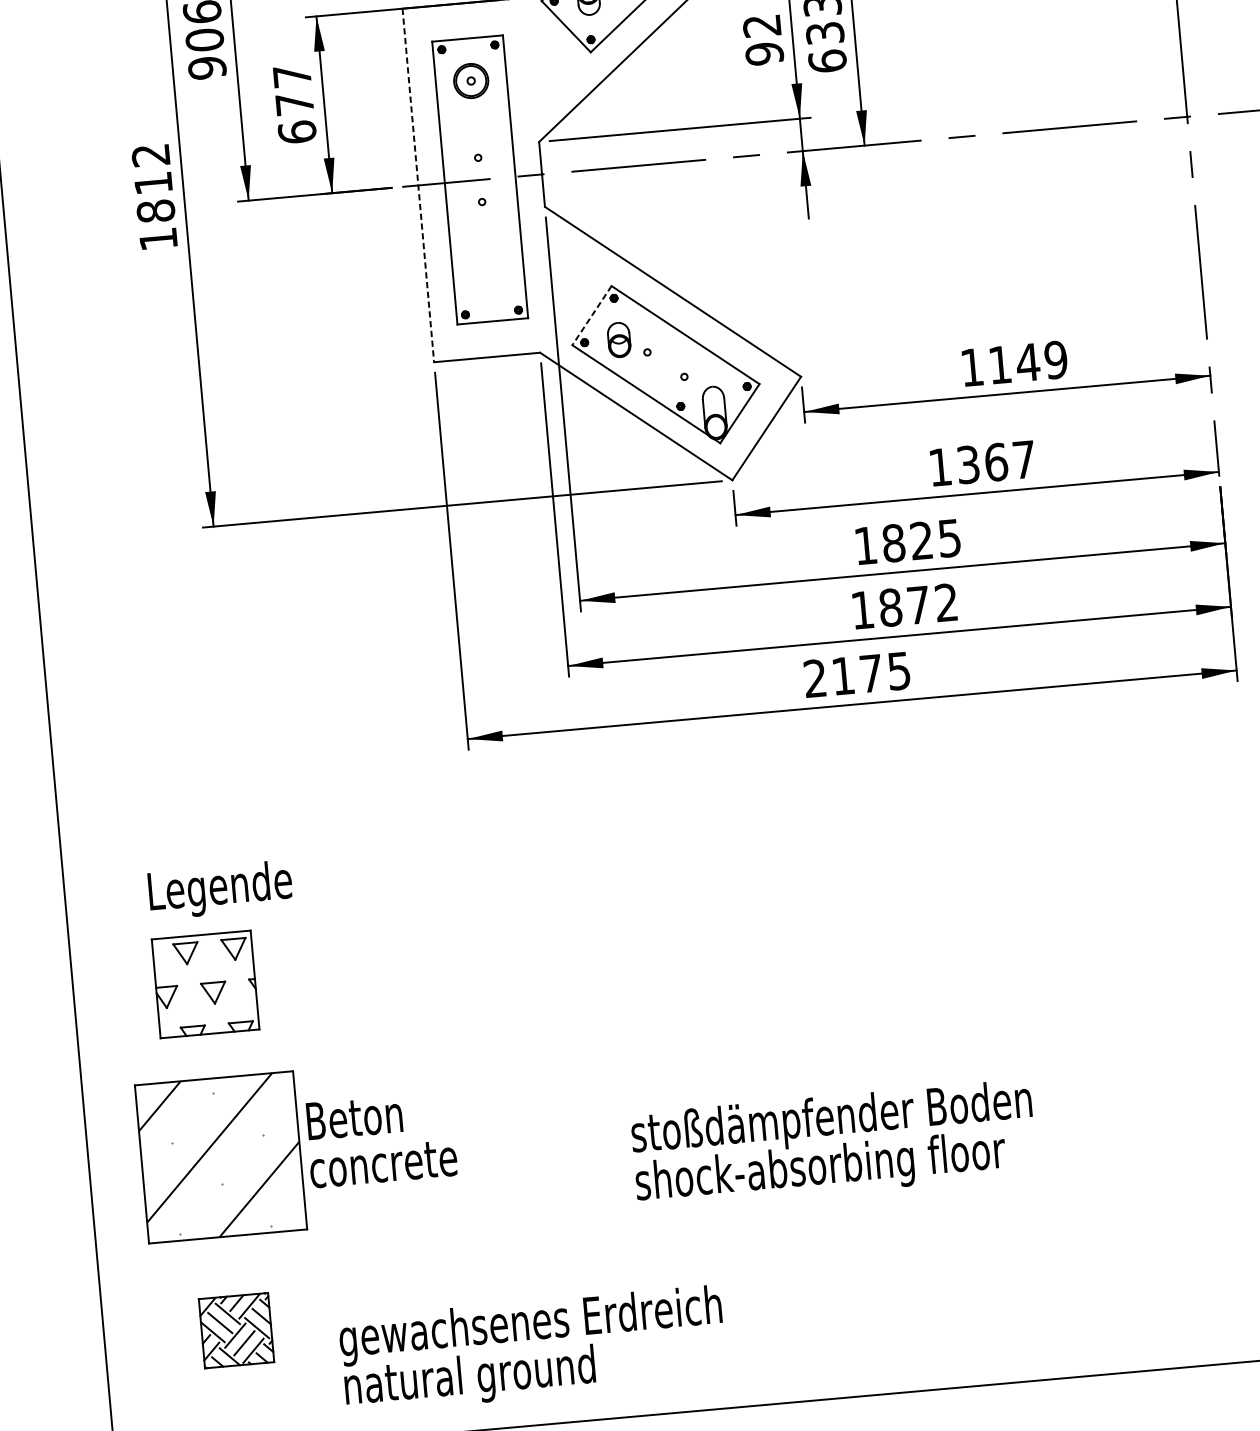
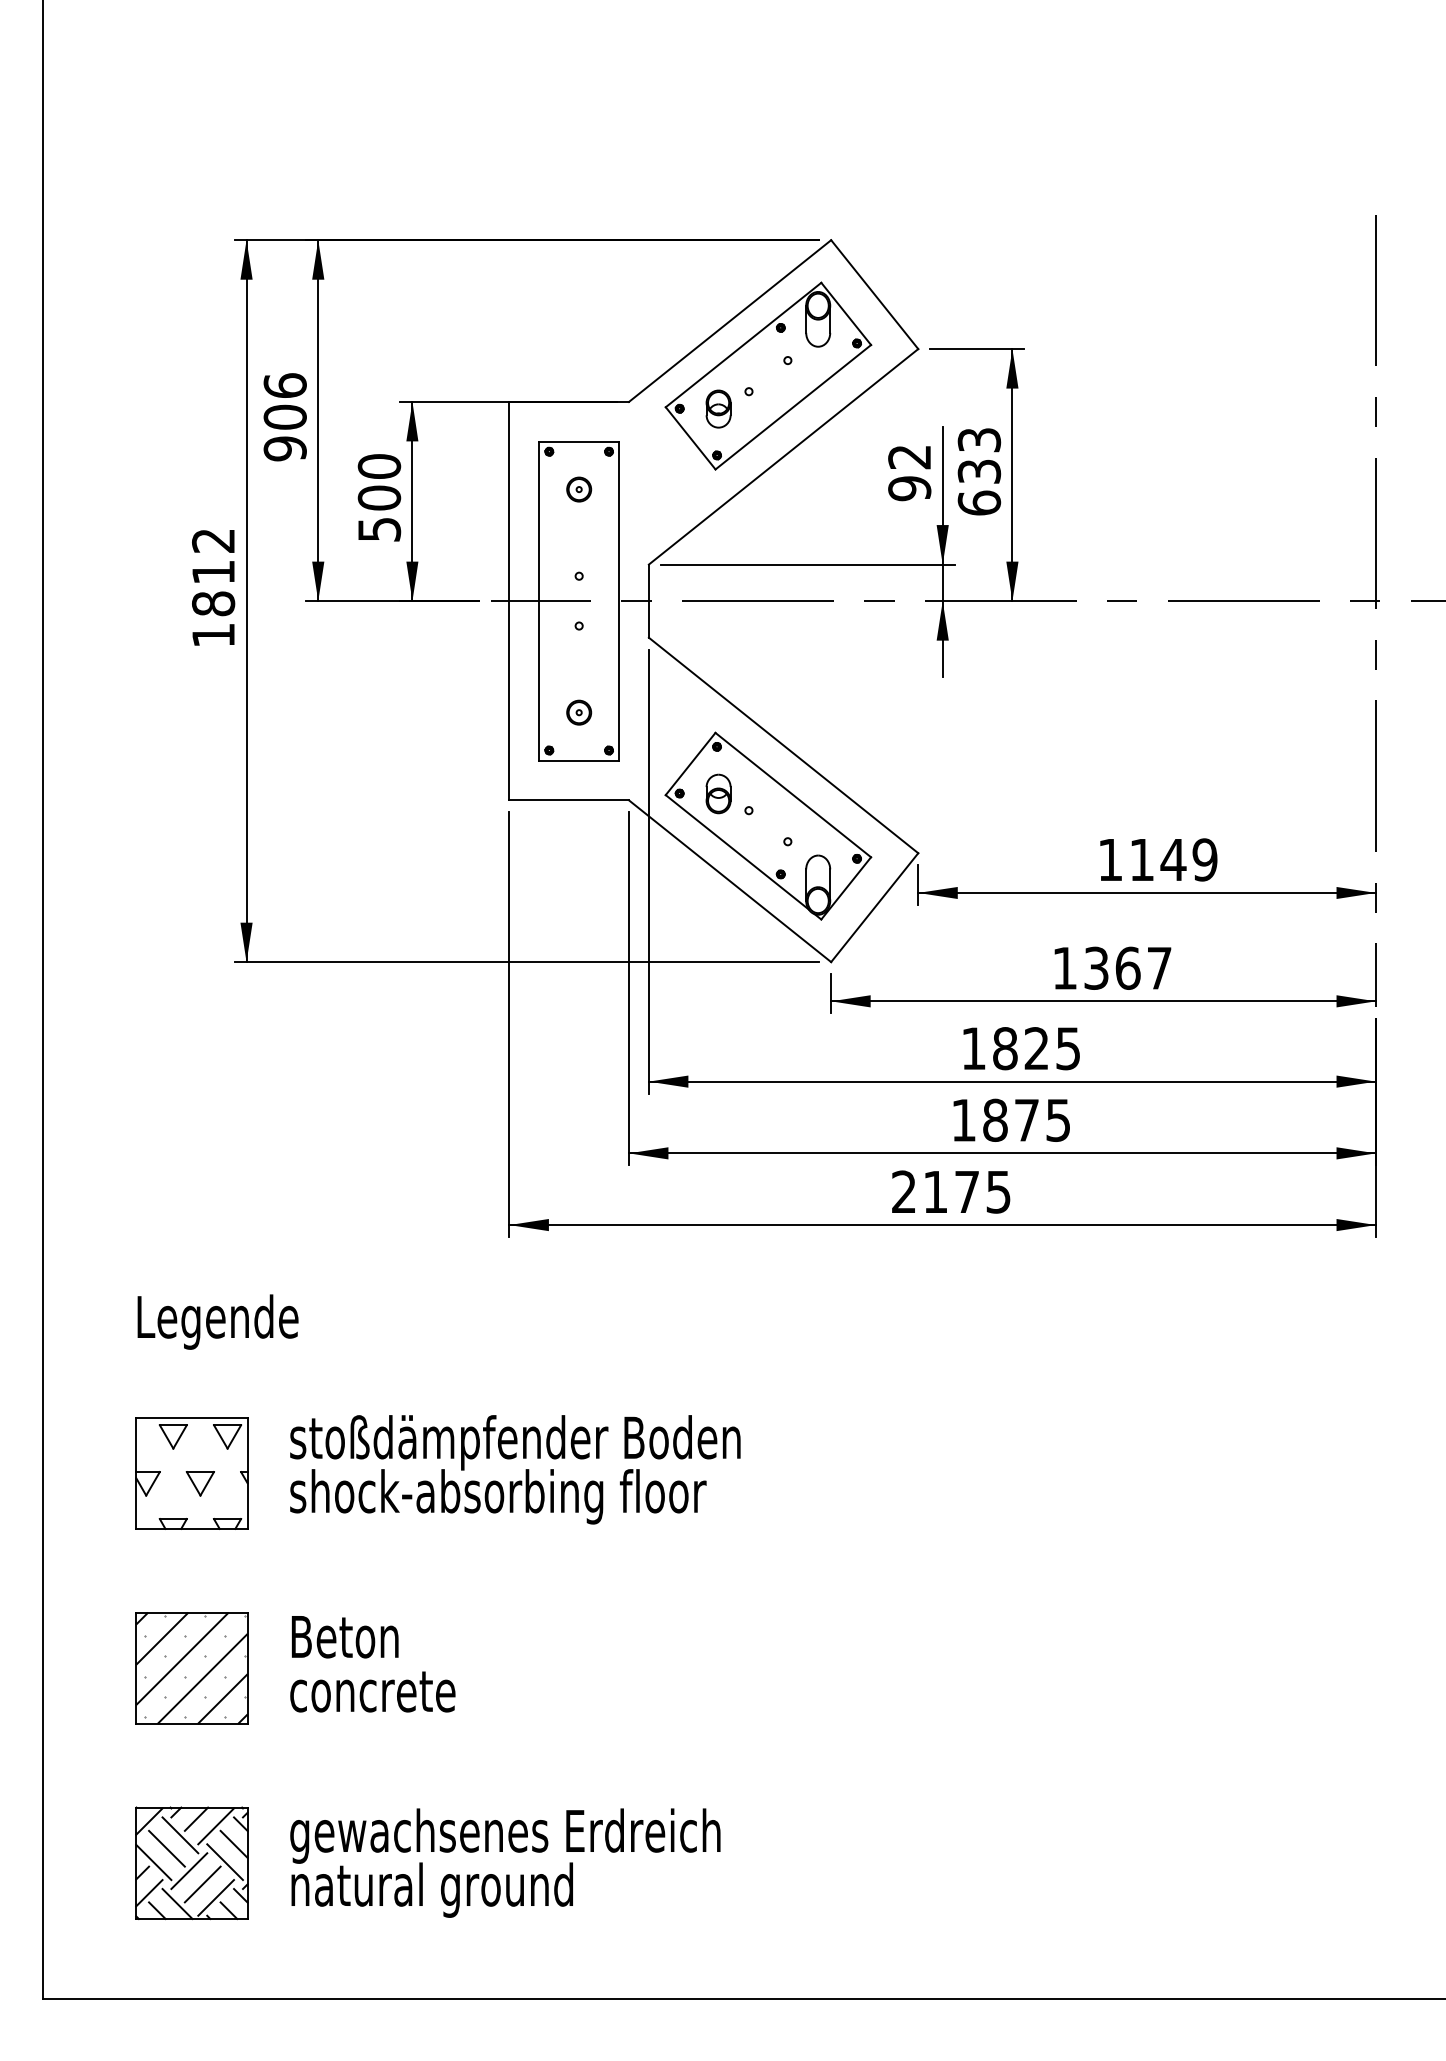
part: (471, 80) -> (579, 489), size x0.62
text: (294, 103) -> (379, 497), 677 -> 500
line: (418, 185) -> (509, 601), dashed -> solid
part: (489, 278) -> (579, 712), added
line: (591, 316) -> (690, 764), dashed -> solid
text: (945, 602) -> (1057, 1119), 1872 -> 1875
text: (220, 889) -> (217, 1321), moved
text: (833, 1144) -> (515, 1469), moved
part: (220, 1157) -> (191, 1668), size x0.62
part: (236, 1330) -> (191, 1863), size x1.43
text: (532, 1349) -> (505, 1862), moved

